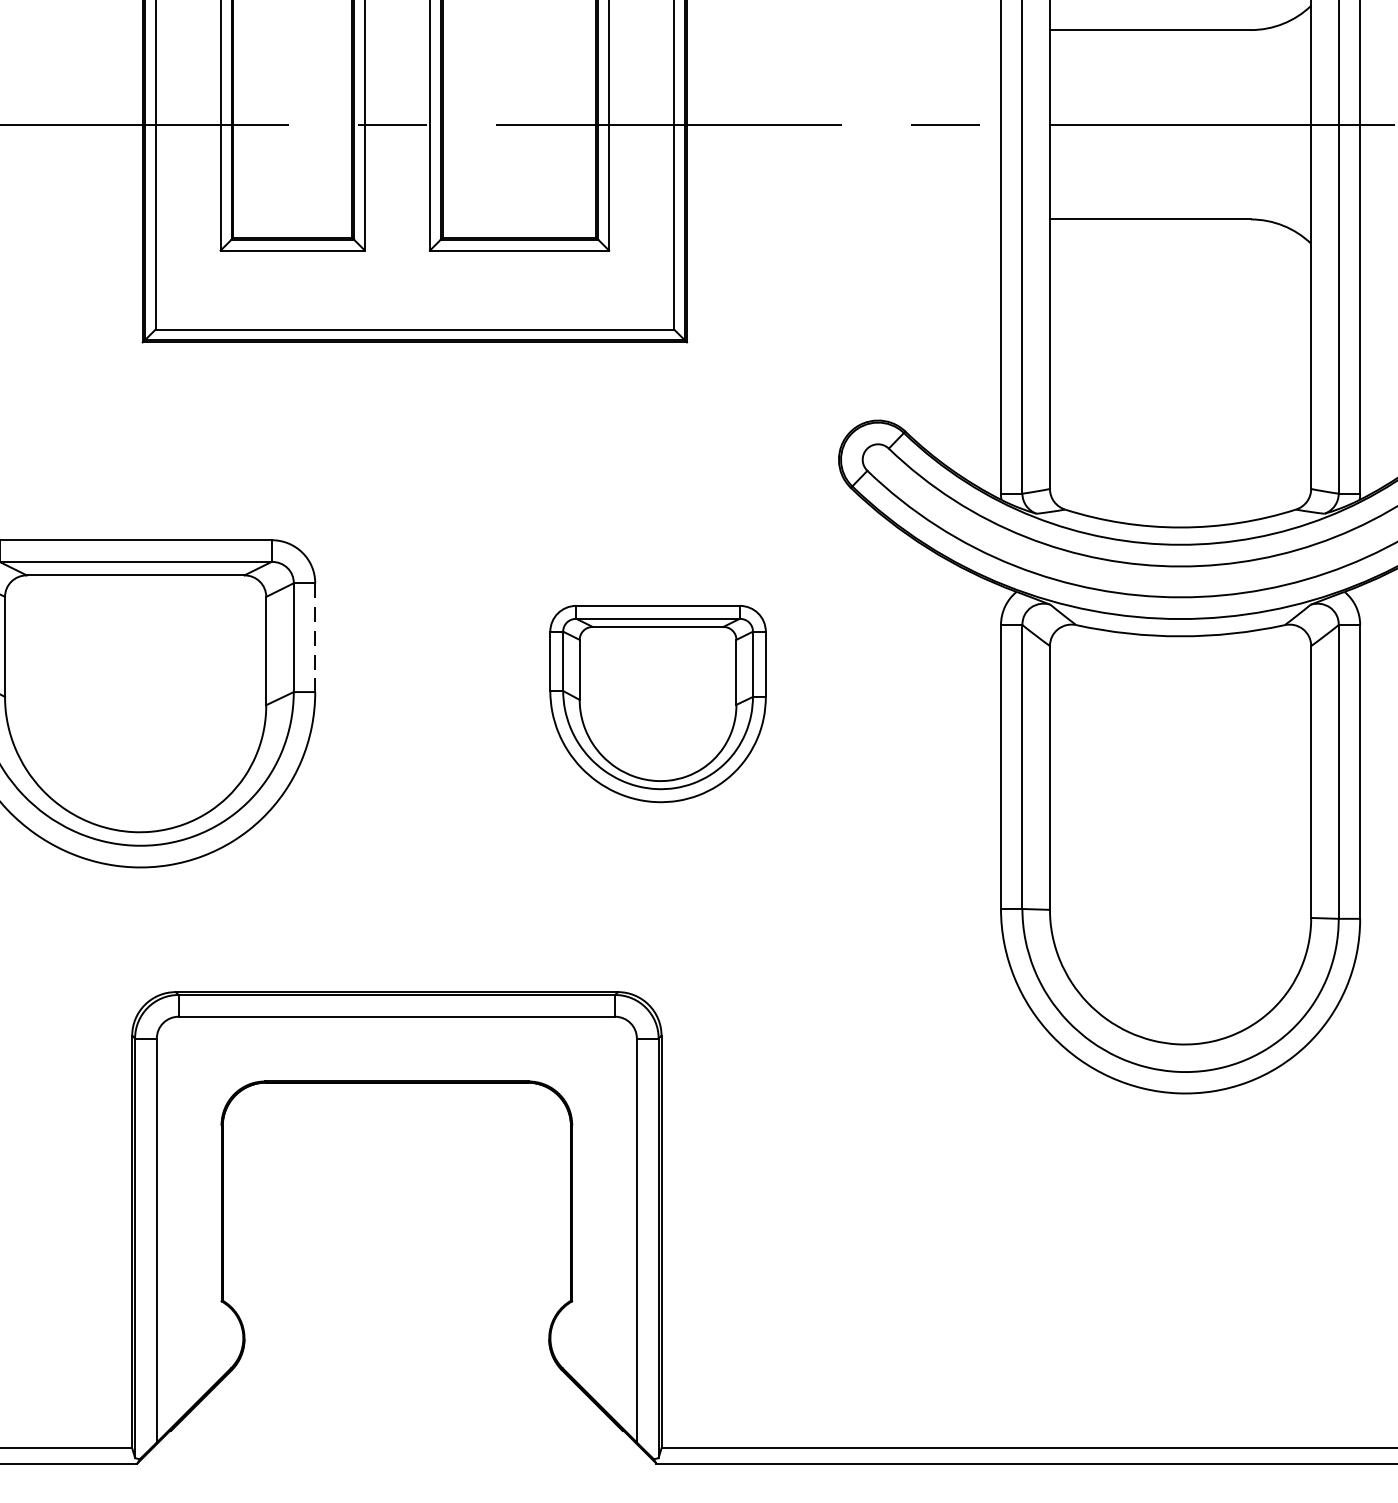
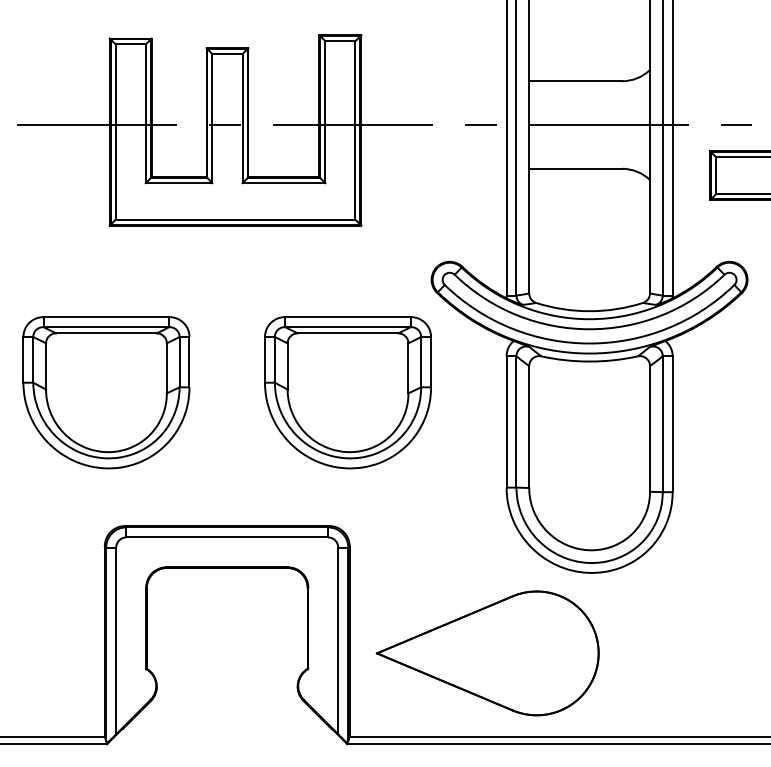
line: (315, 638) -> (189, 362), dashed -> solid
part: (656, 703) -> (347, 392), size x1.67
part: (959, 1267) -> (487, 653), added

